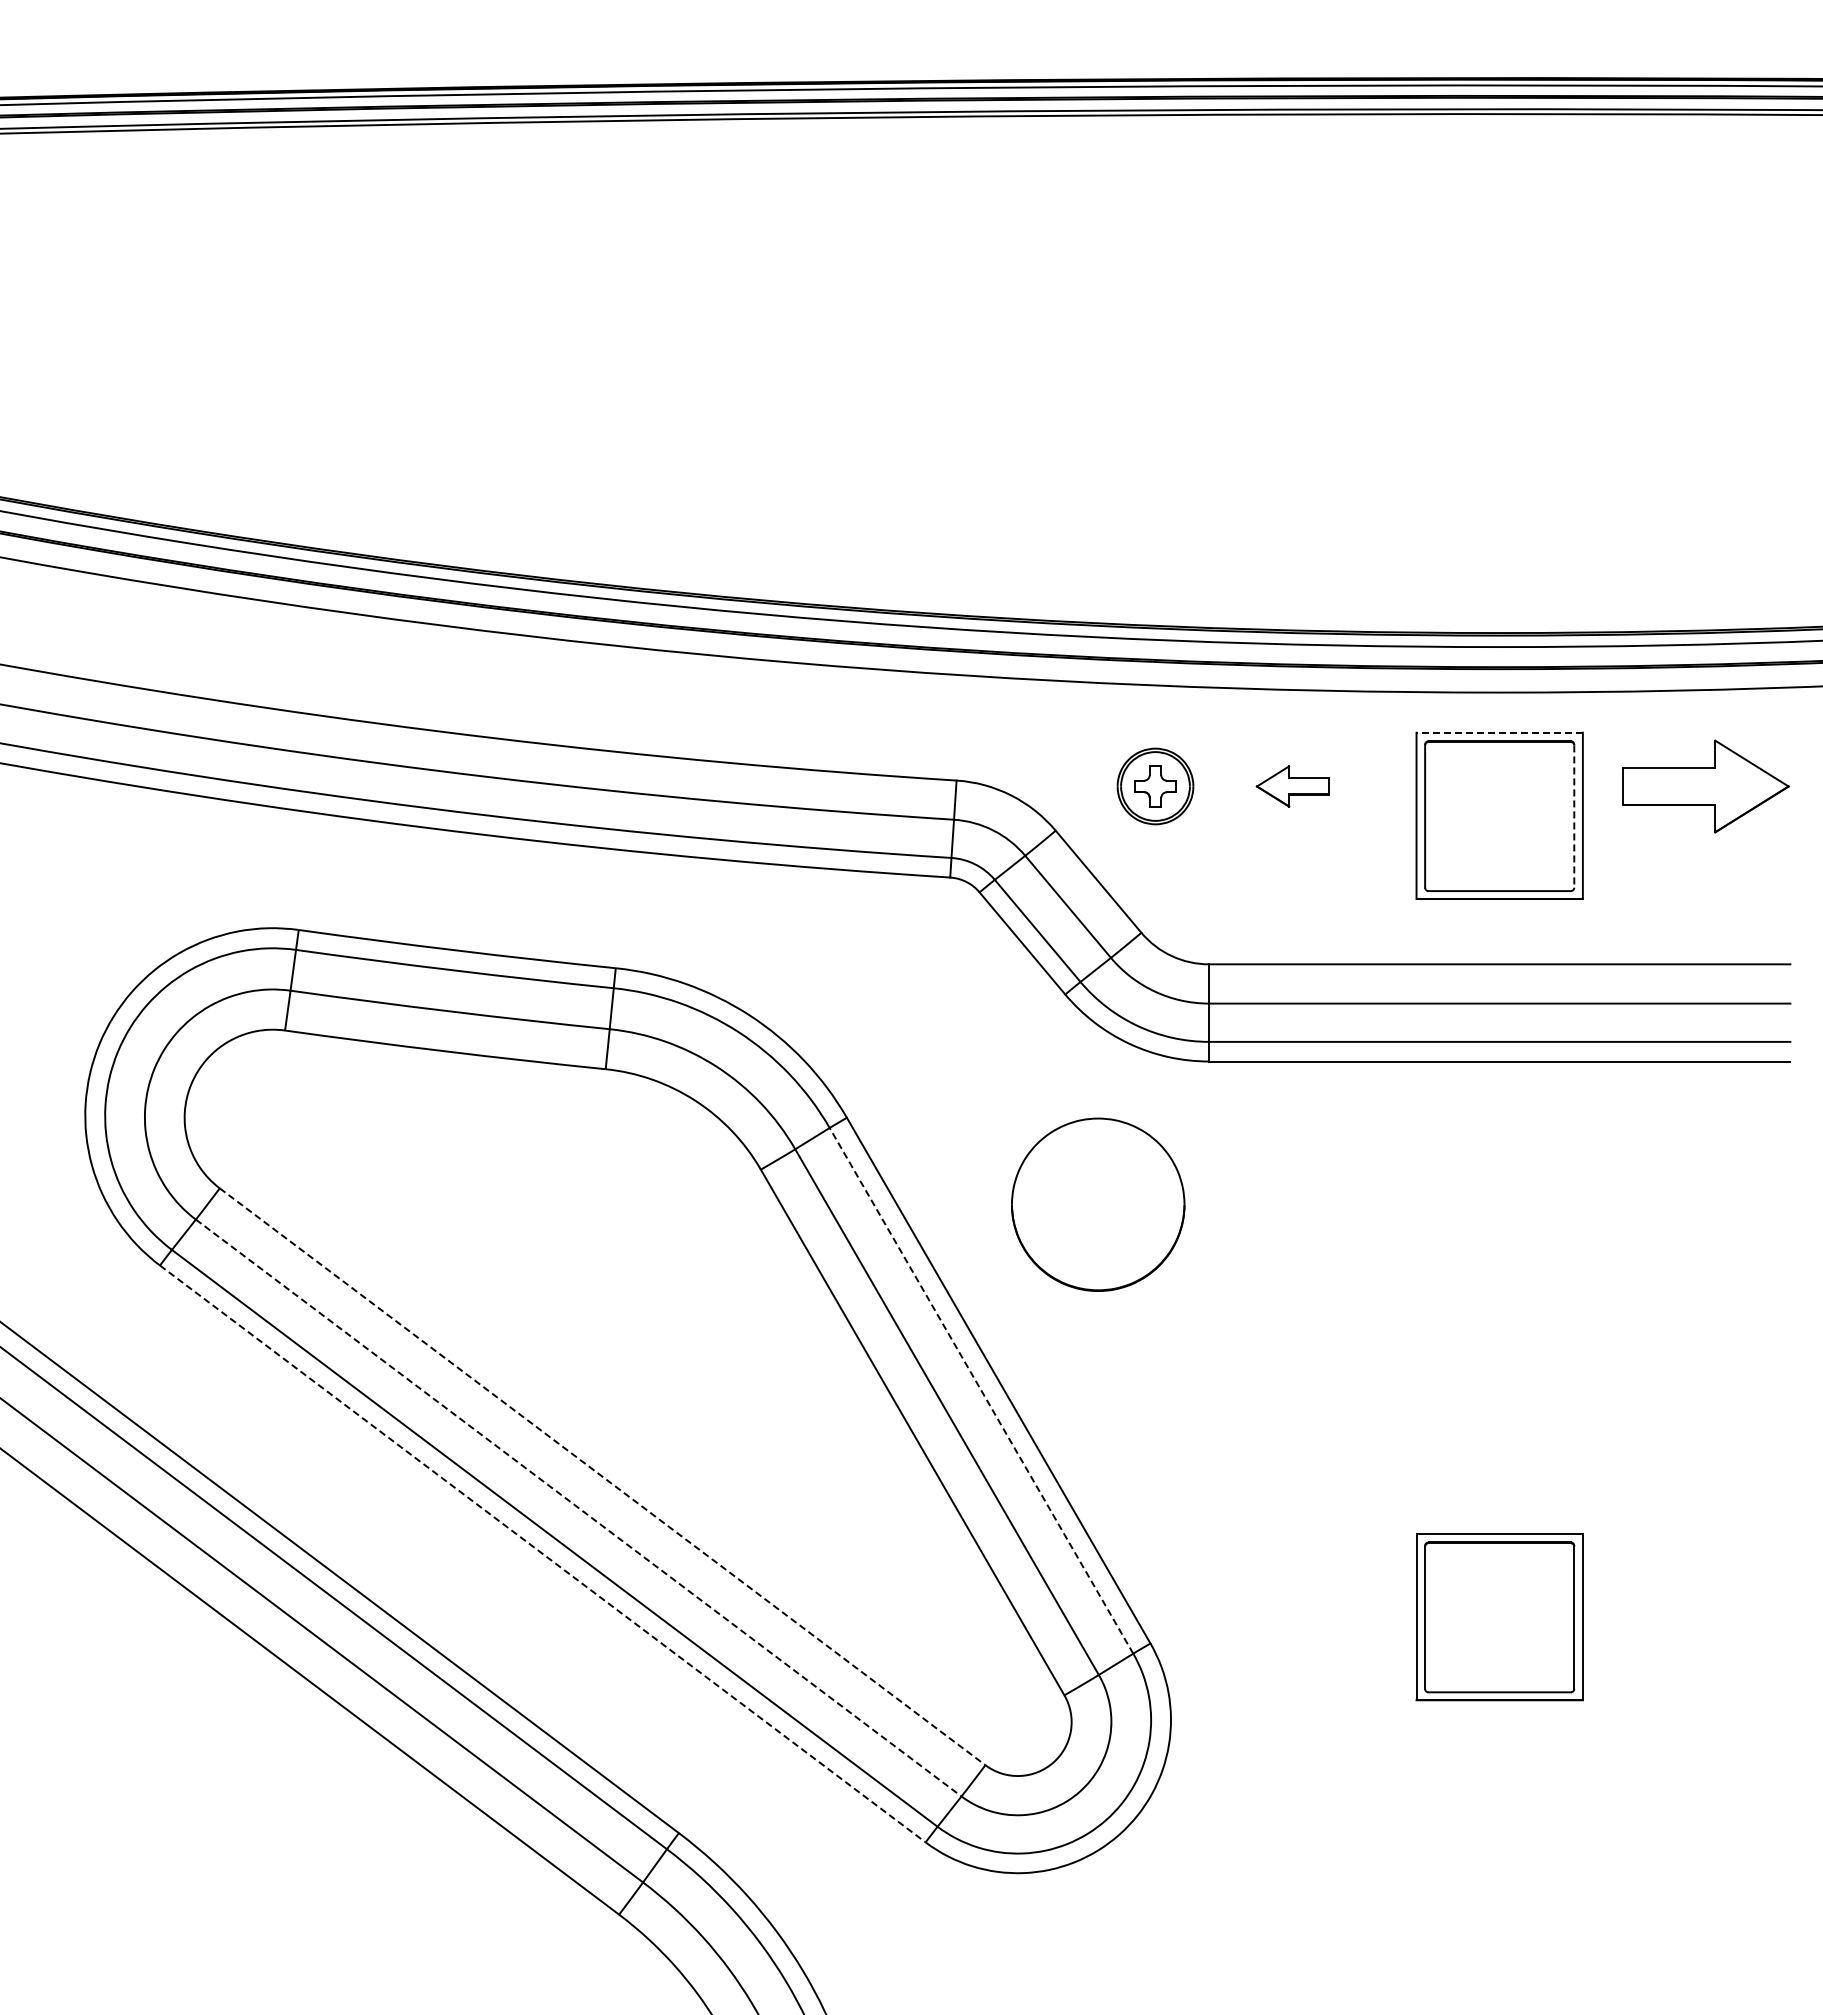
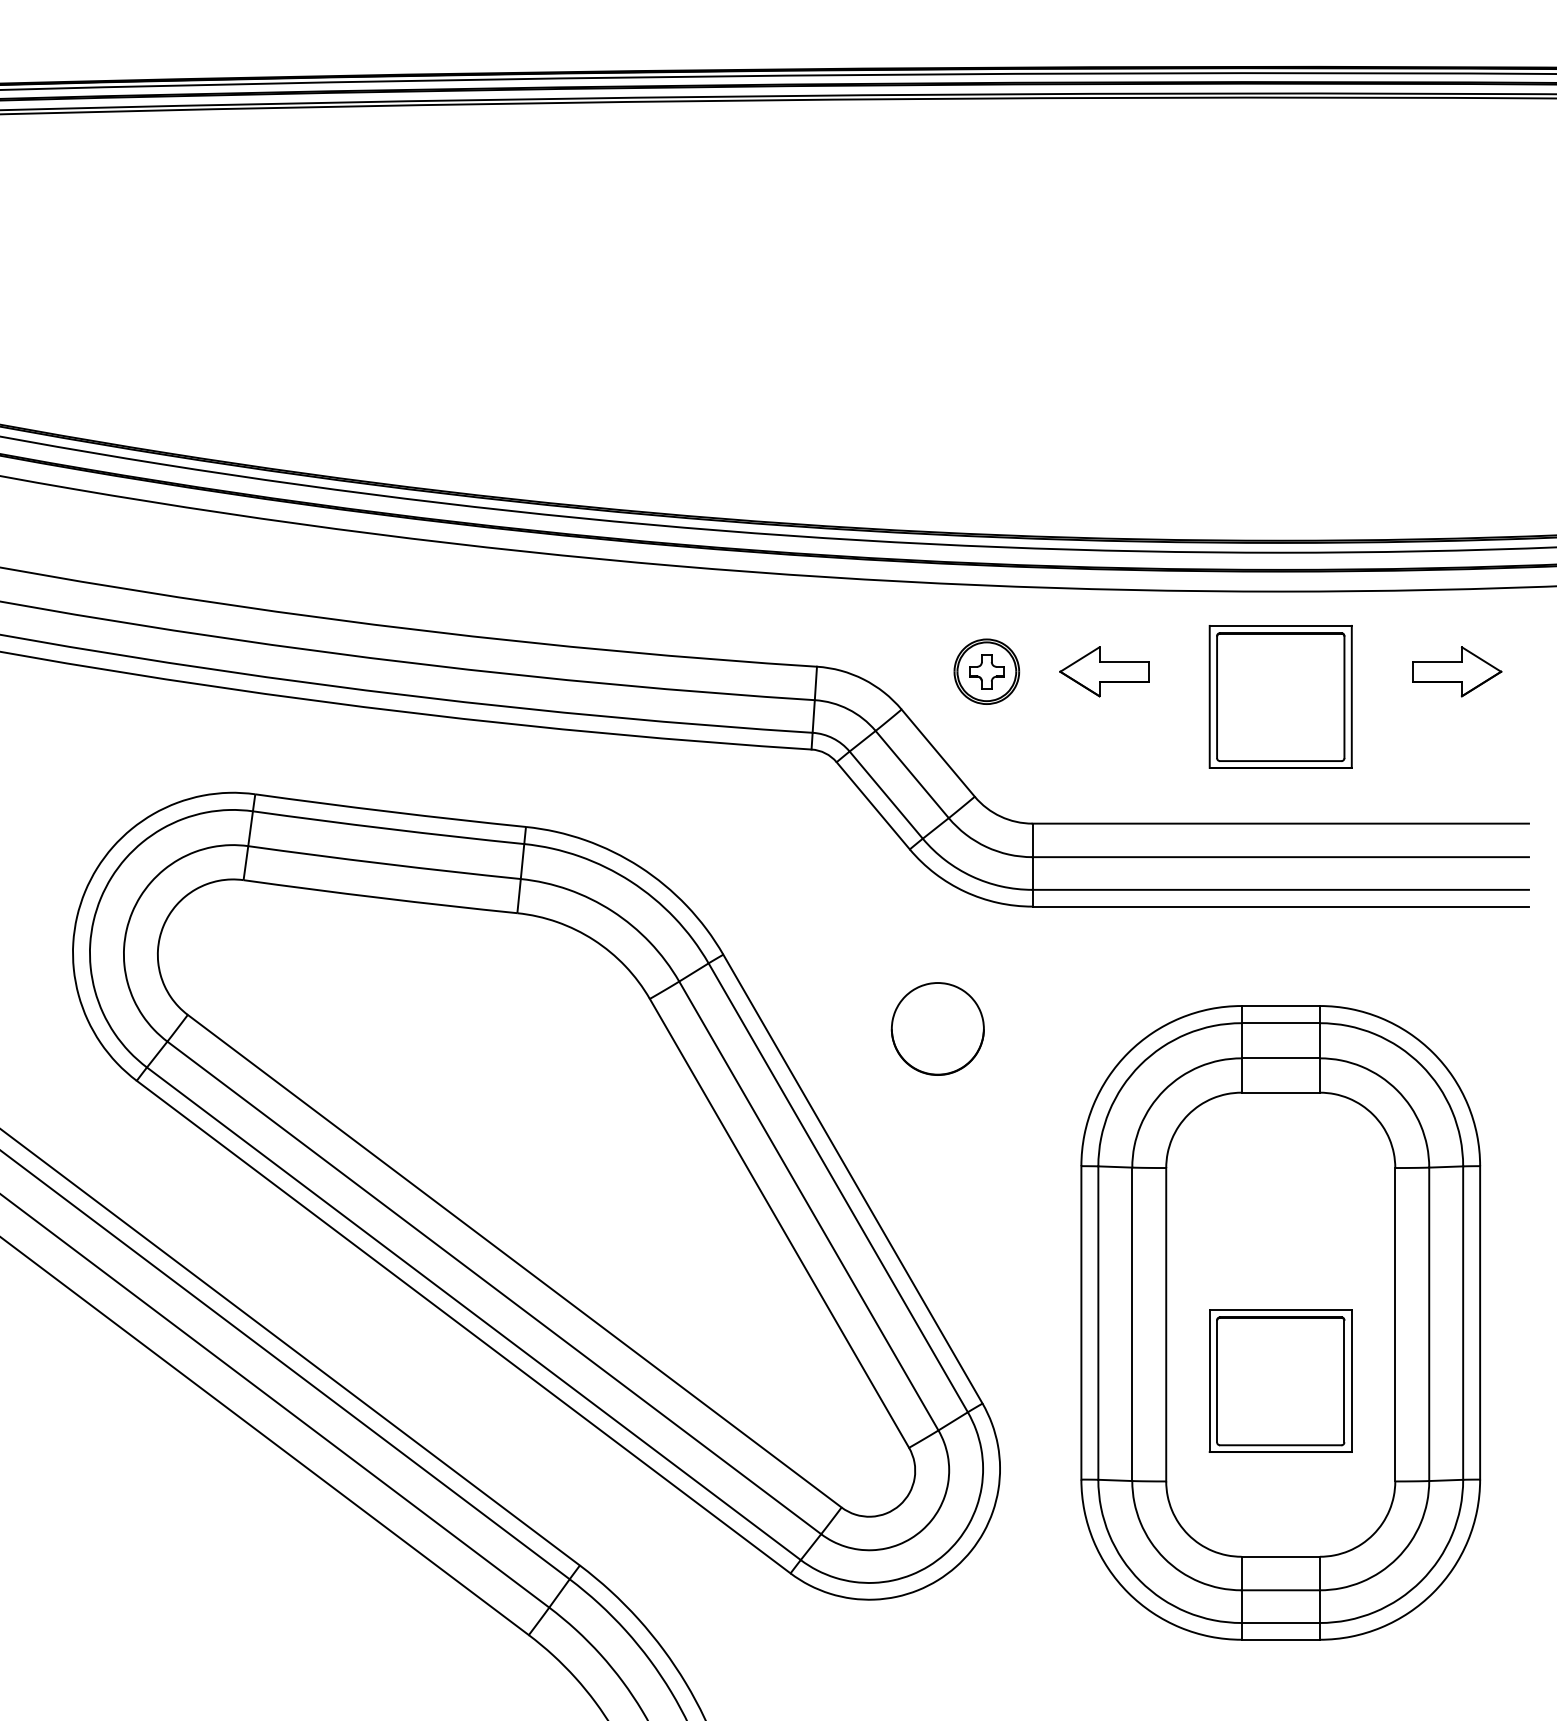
line: (1499, 732) -> (1280, 625), dashed -> solid
part: (1292, 786) -> (1103, 671), size x1.43
part: (1706, 786) -> (1457, 671), size x0.62
line: (1574, 817) -> (1344, 698), dashed -> solid
part: (1097, 1204) -> (937, 1028), size x0.62
line: (981, 1390) -> (838, 1187), dashed -> solid
line: (603, 1477) -> (515, 1261), dashed -> solid
line: (579, 1508) -> (495, 1288), dashed -> solid
part: (1499, 1548) -> (1280, 1322), added
line: (543, 1554) -> (464, 1327), dashed -> solid

